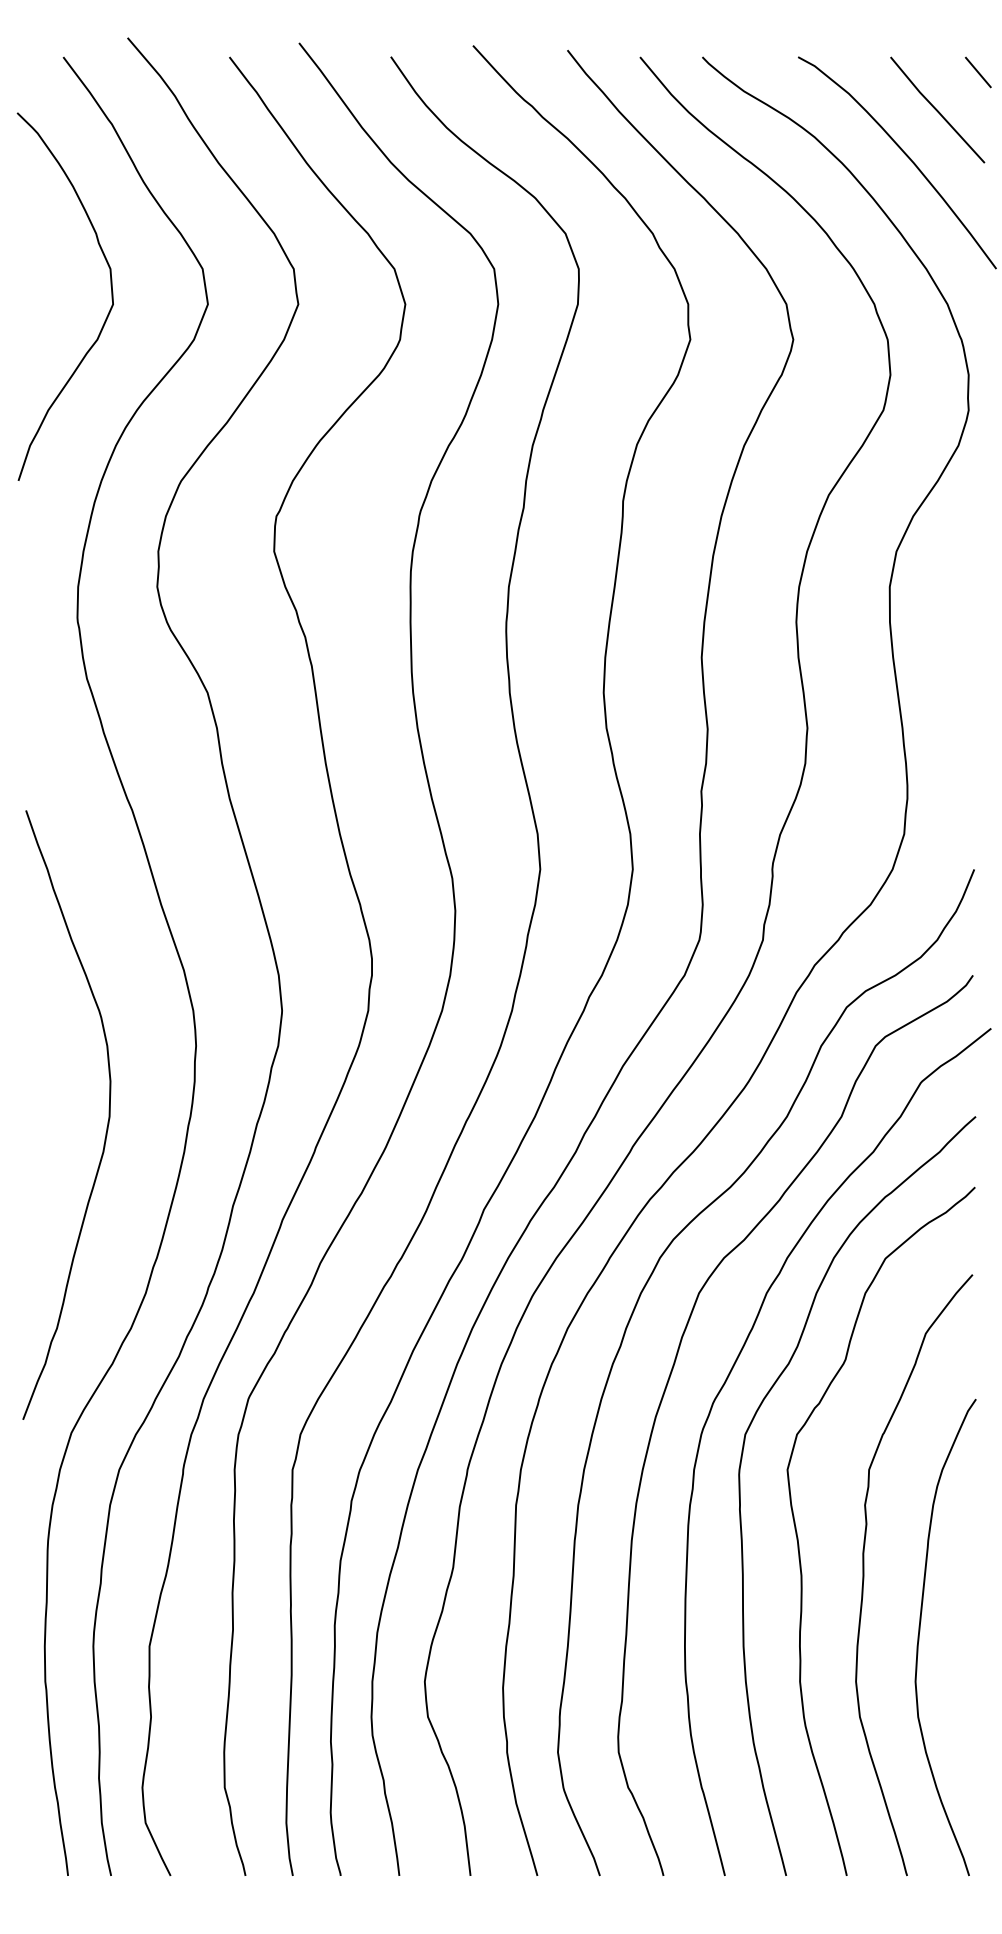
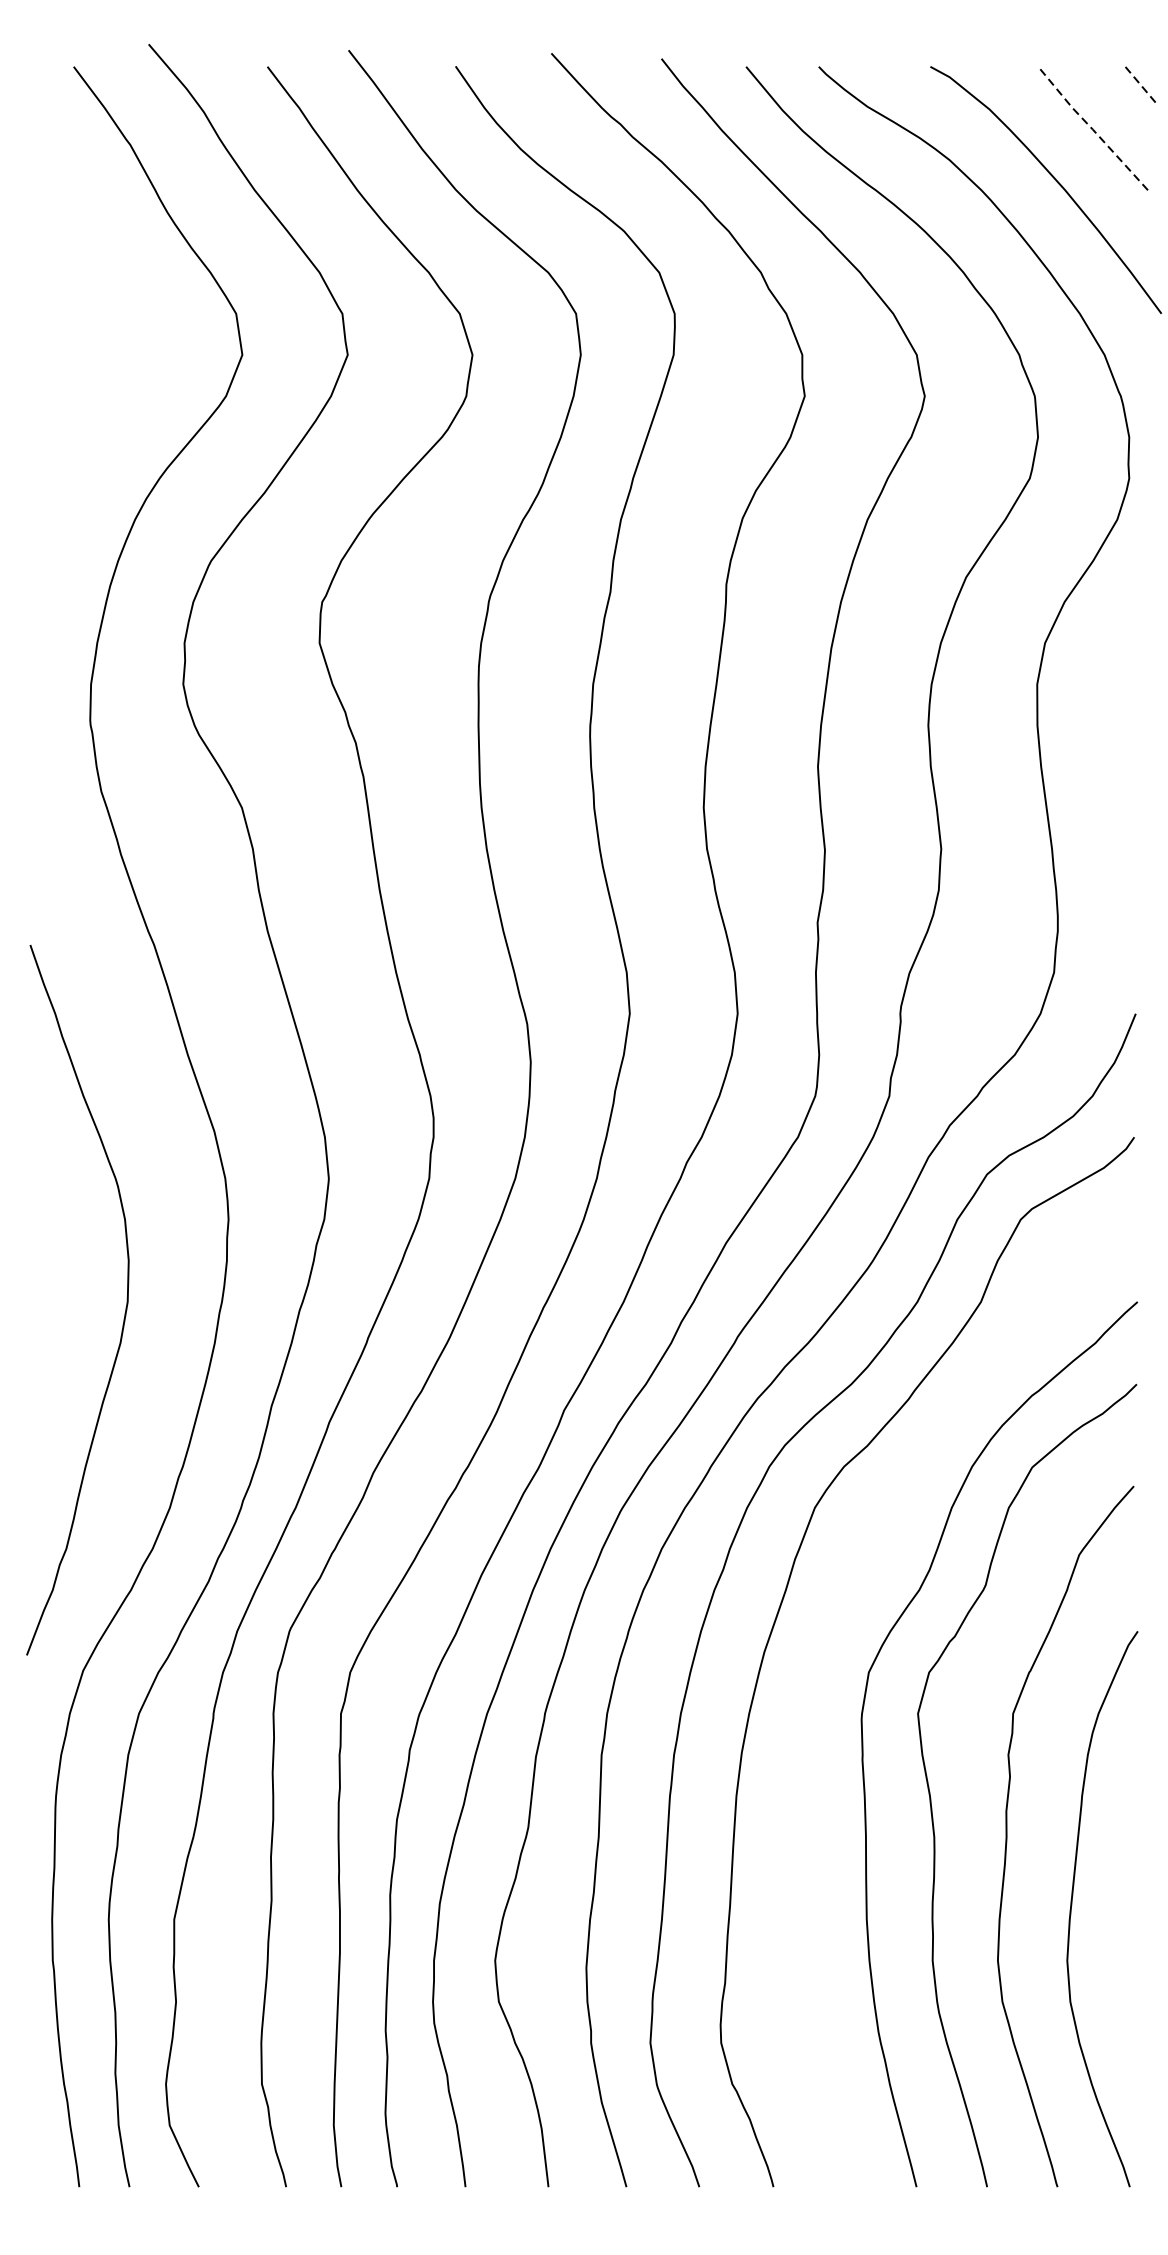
line: (978, 72) -> (1140, 84), solid -> dashed
line: (936, 110) -> (1091, 128), solid -> dashed
curve: (106, 316) -> (124, 369), removed
curve: (726, 1382) -> (846, 1611), removed

